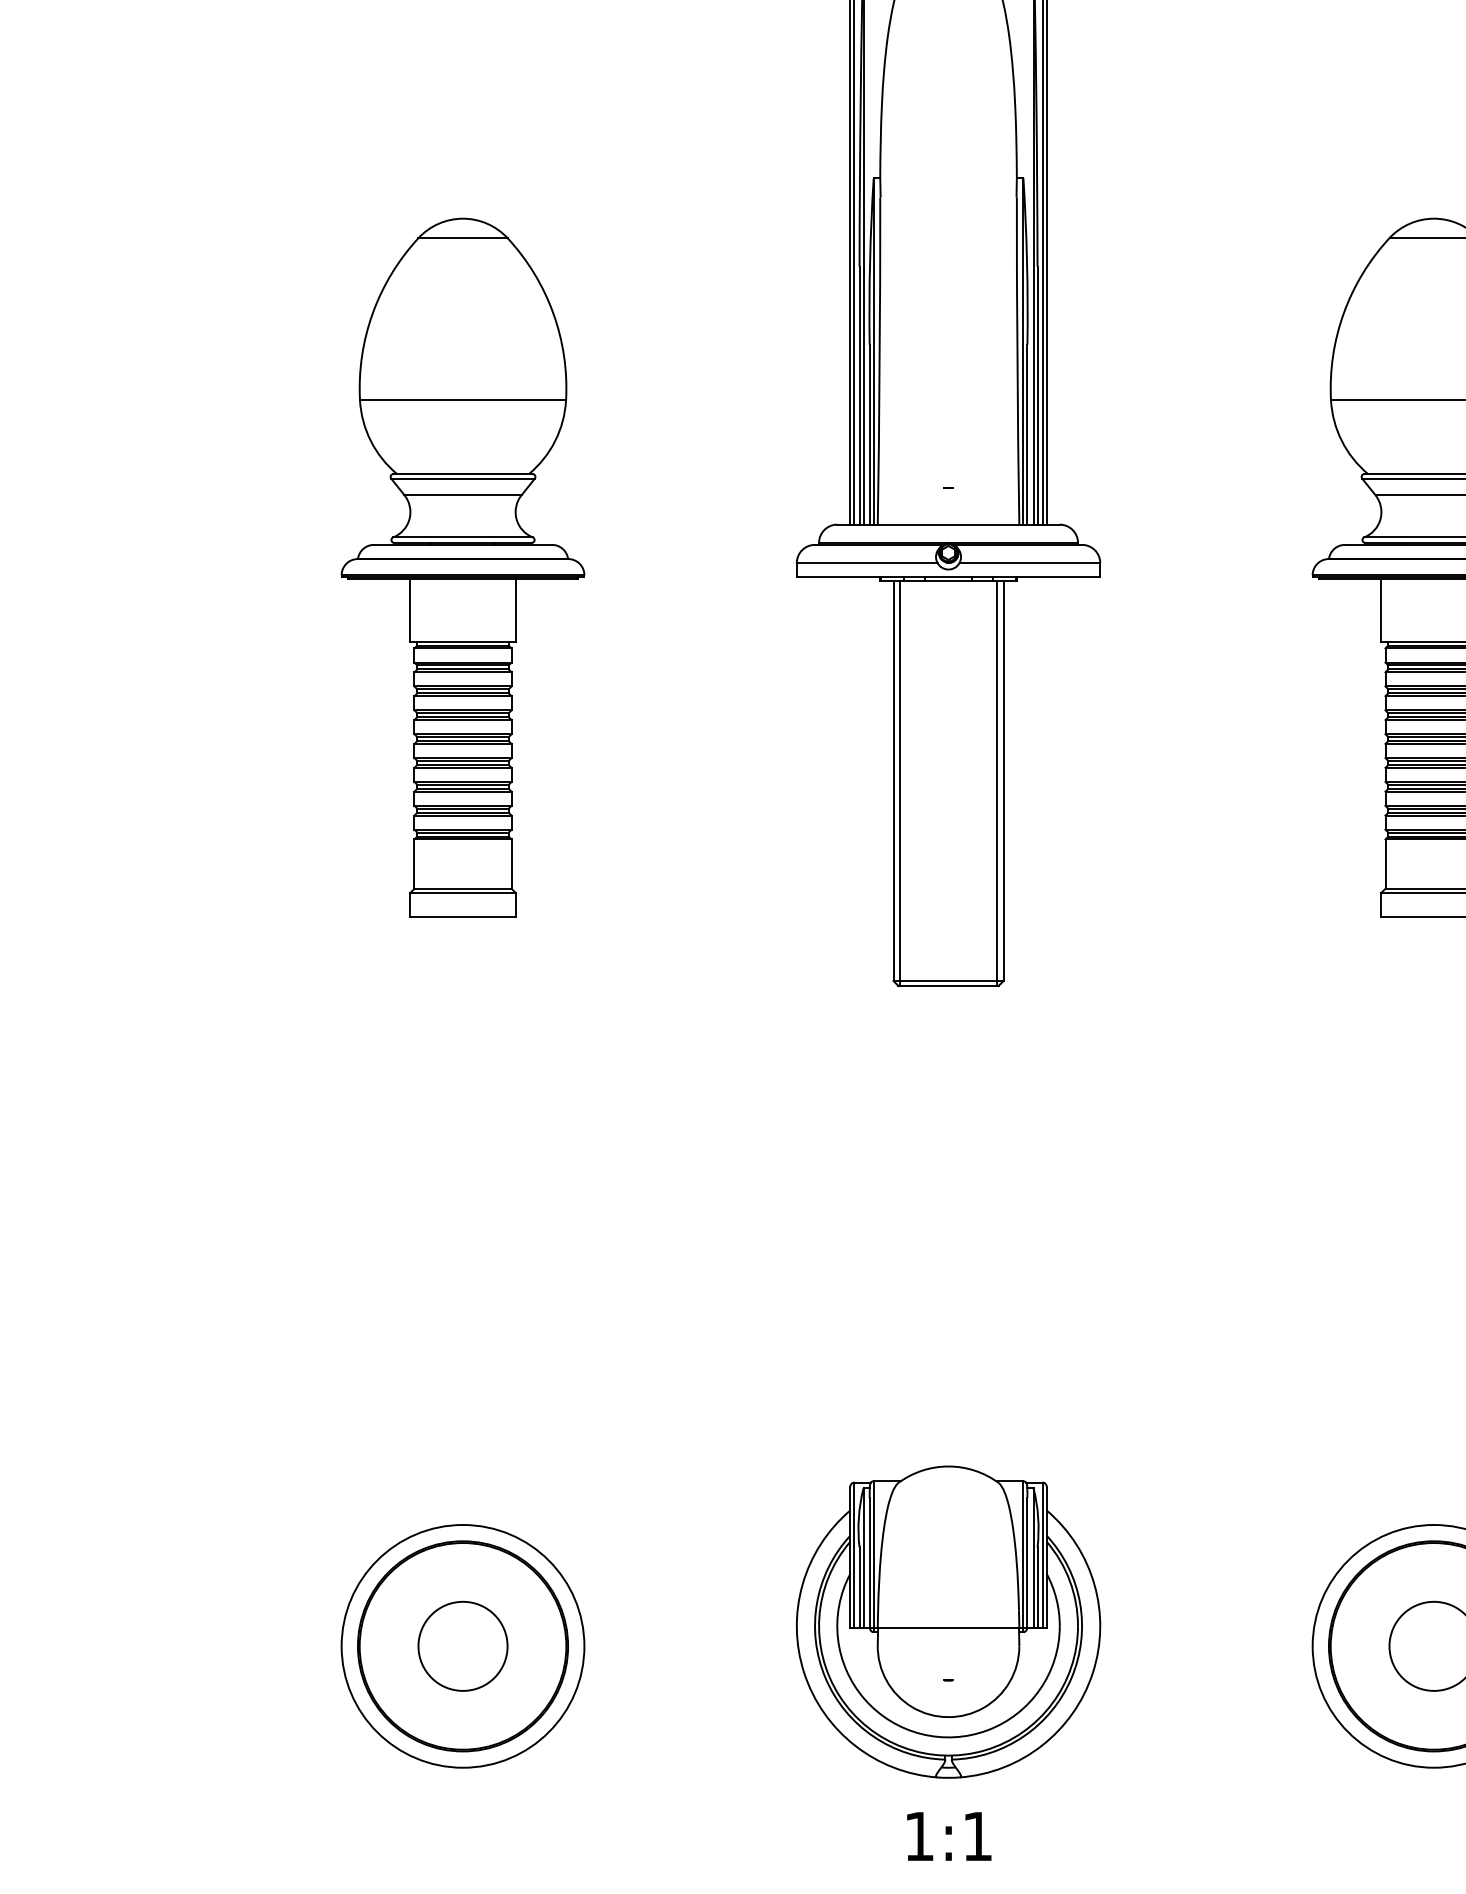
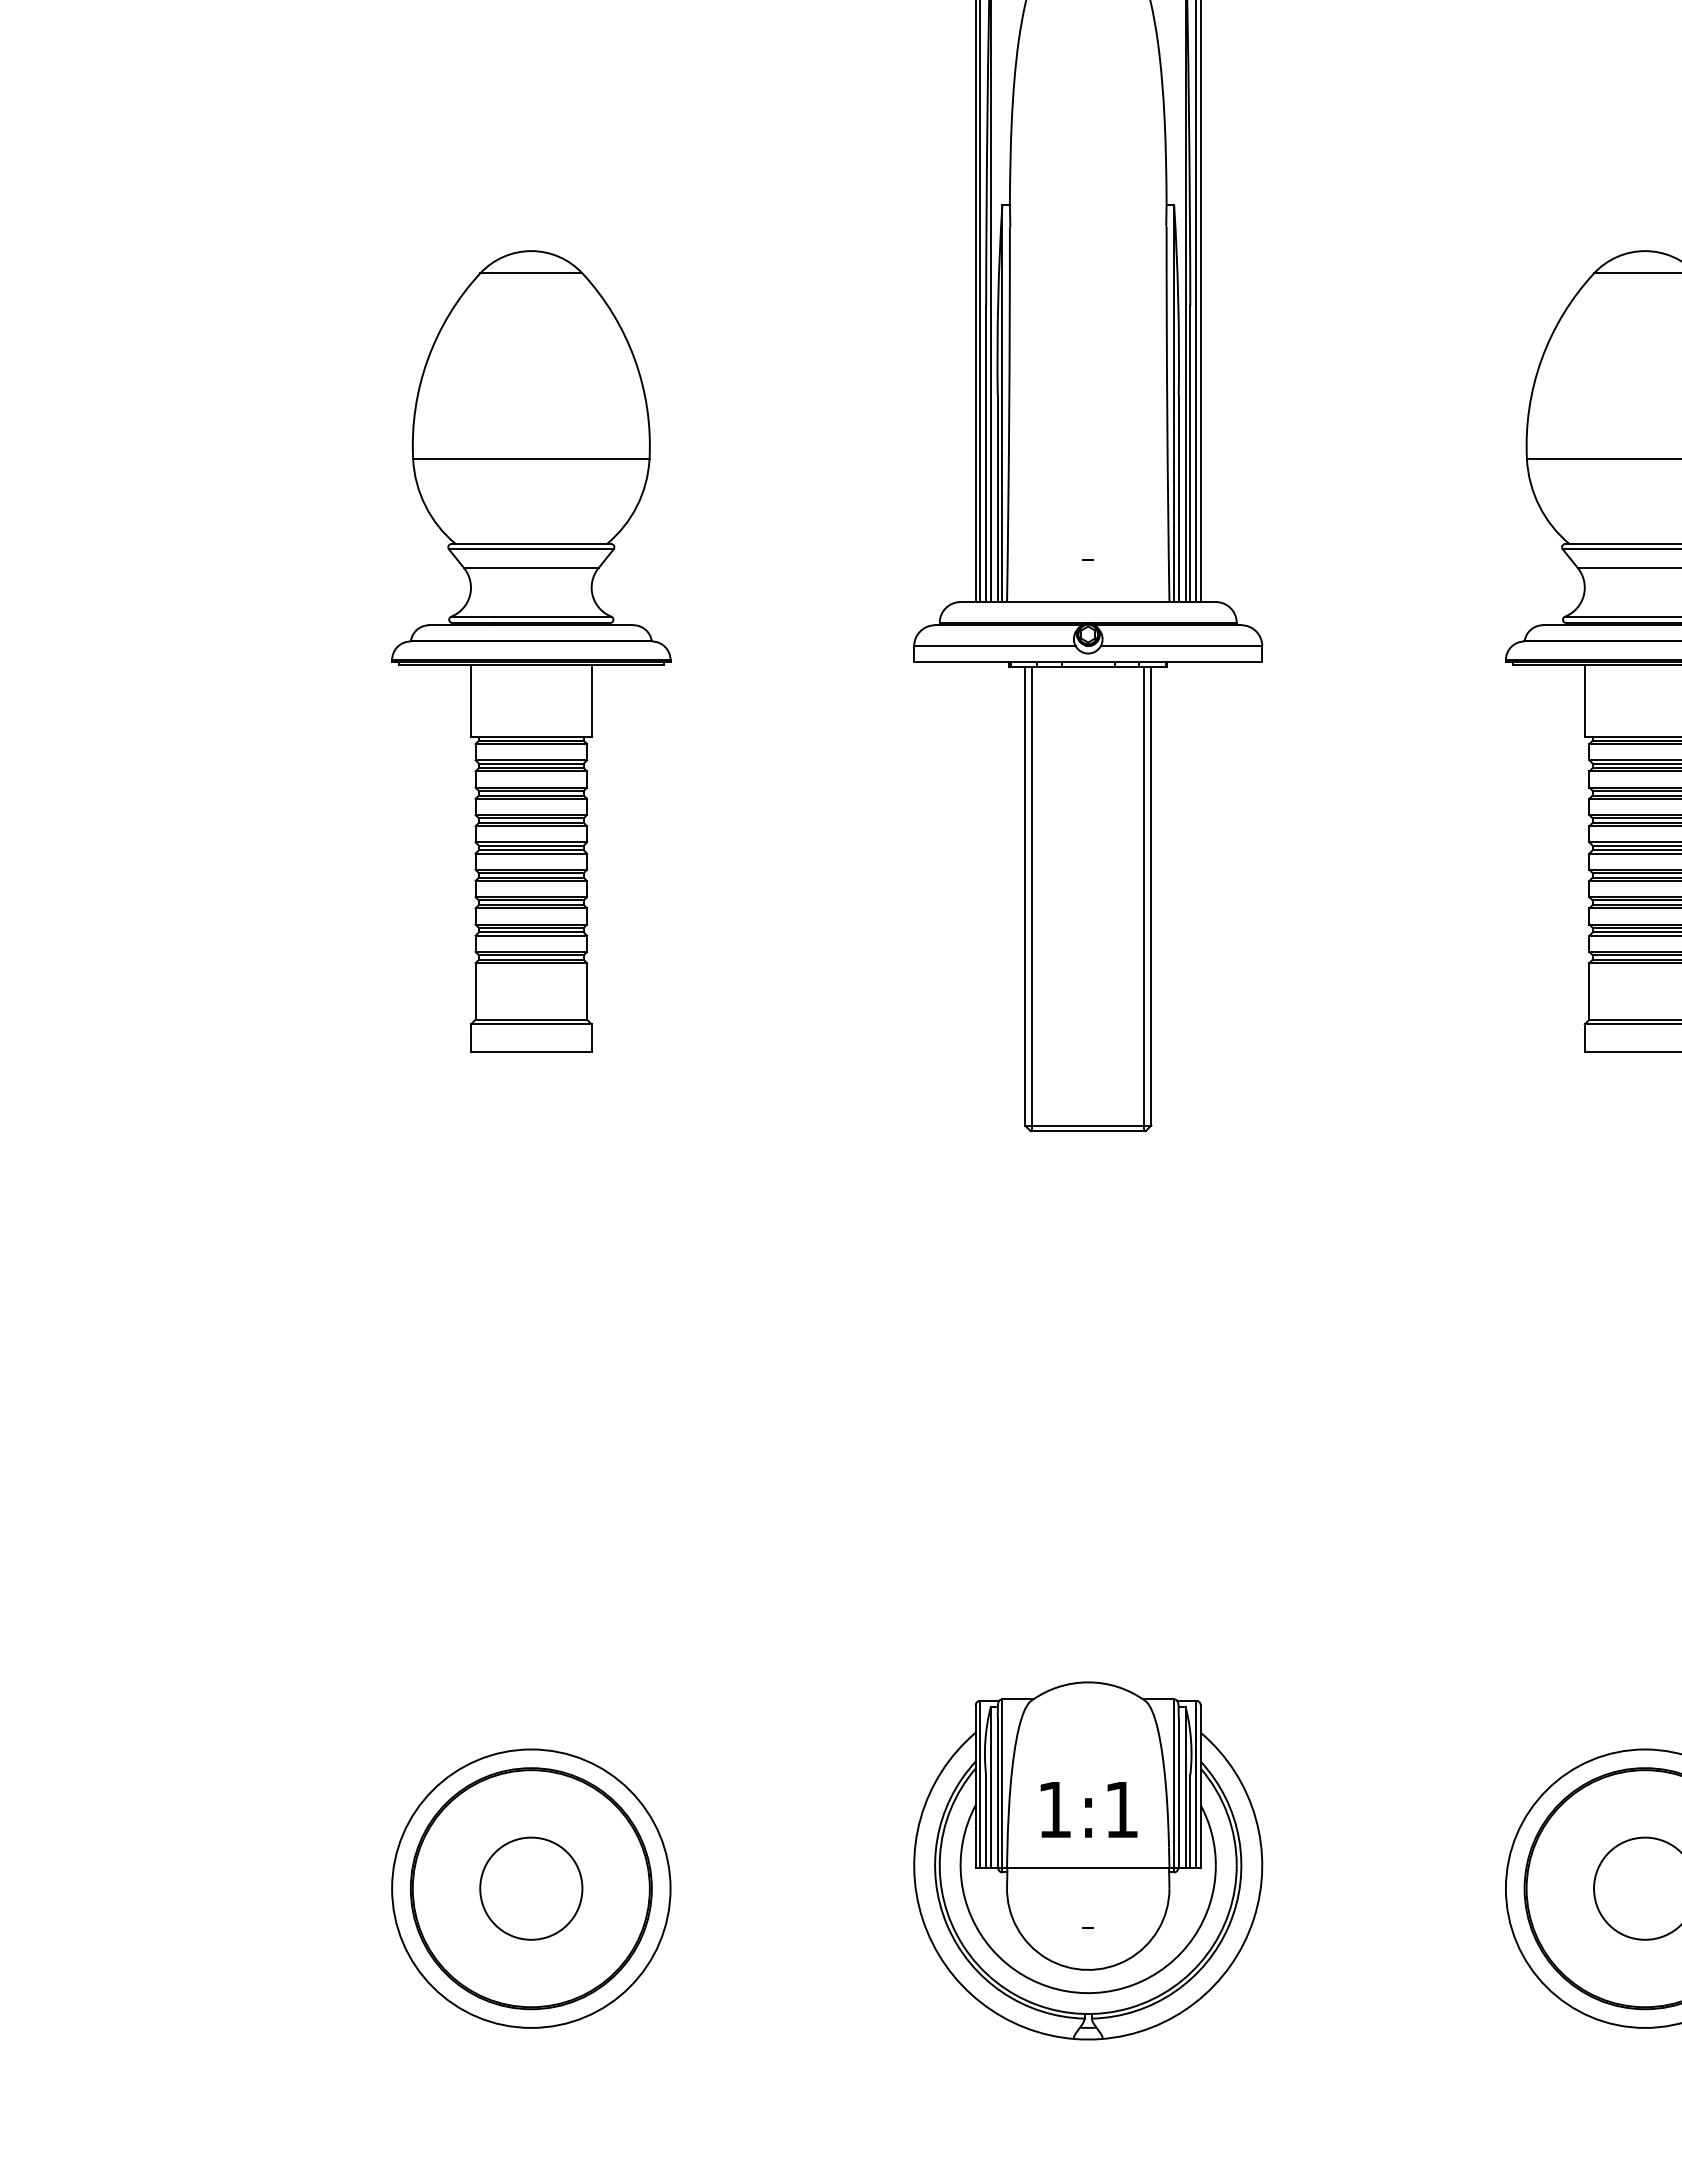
text: (948, 1836) -> (1088, 1809), moved

